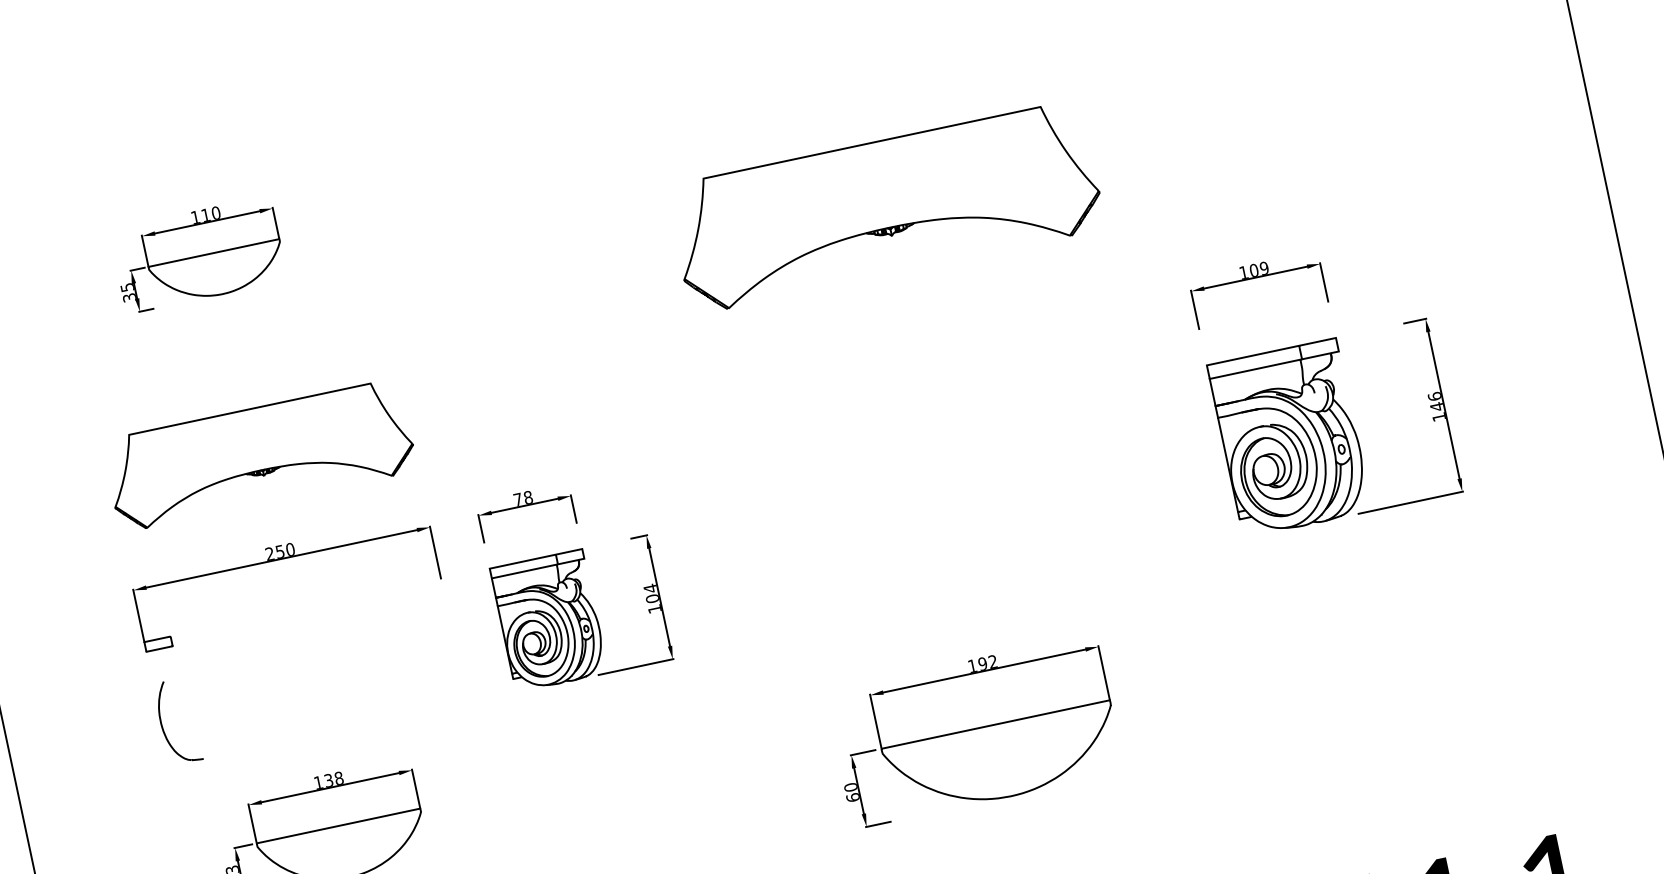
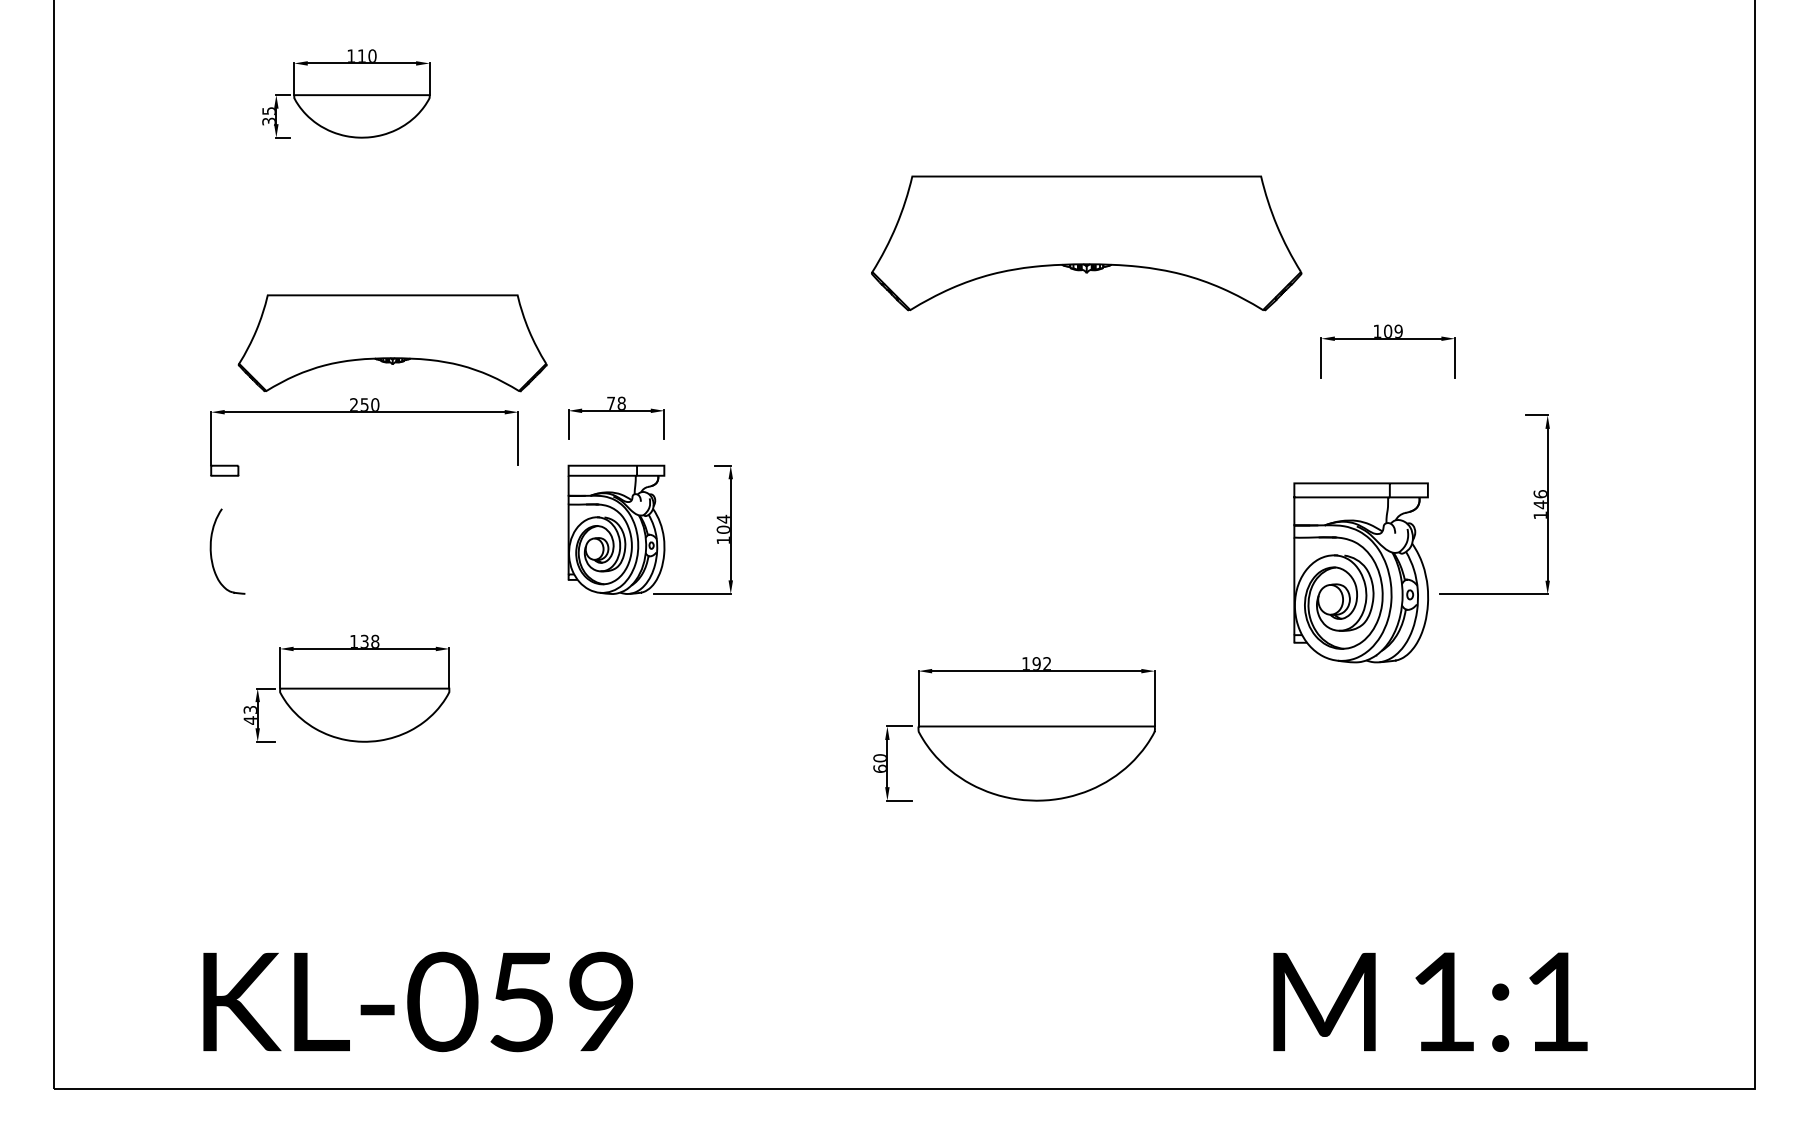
part: (885, 207) -> (1086, 243), moved
part: (1289, 437) -> (1360, 572), moved
part: (259, 455) -> (392, 343), moved

